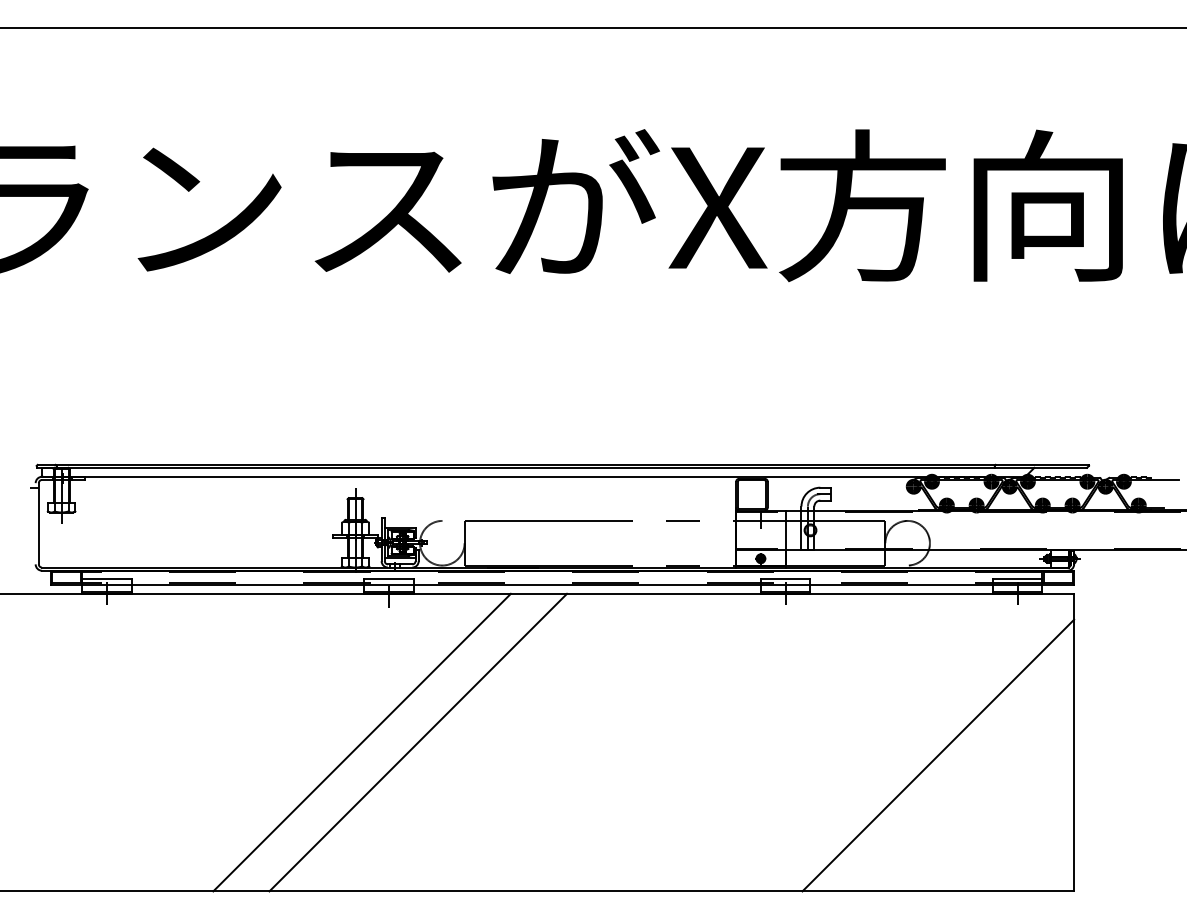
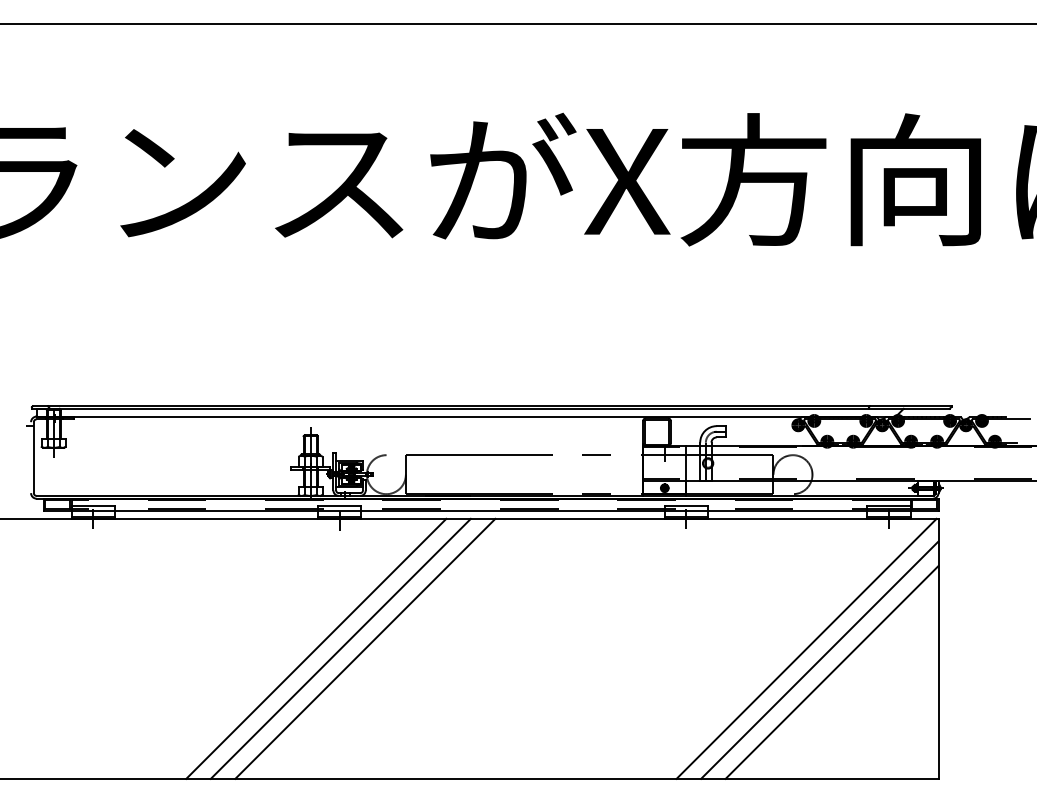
line: (389, 742) -> (340, 648), added
line: (923, 742) -> (806, 648), added
line: (951, 769) -> (831, 672), added

